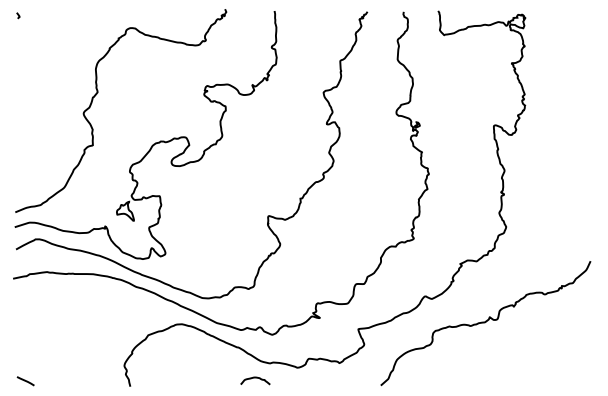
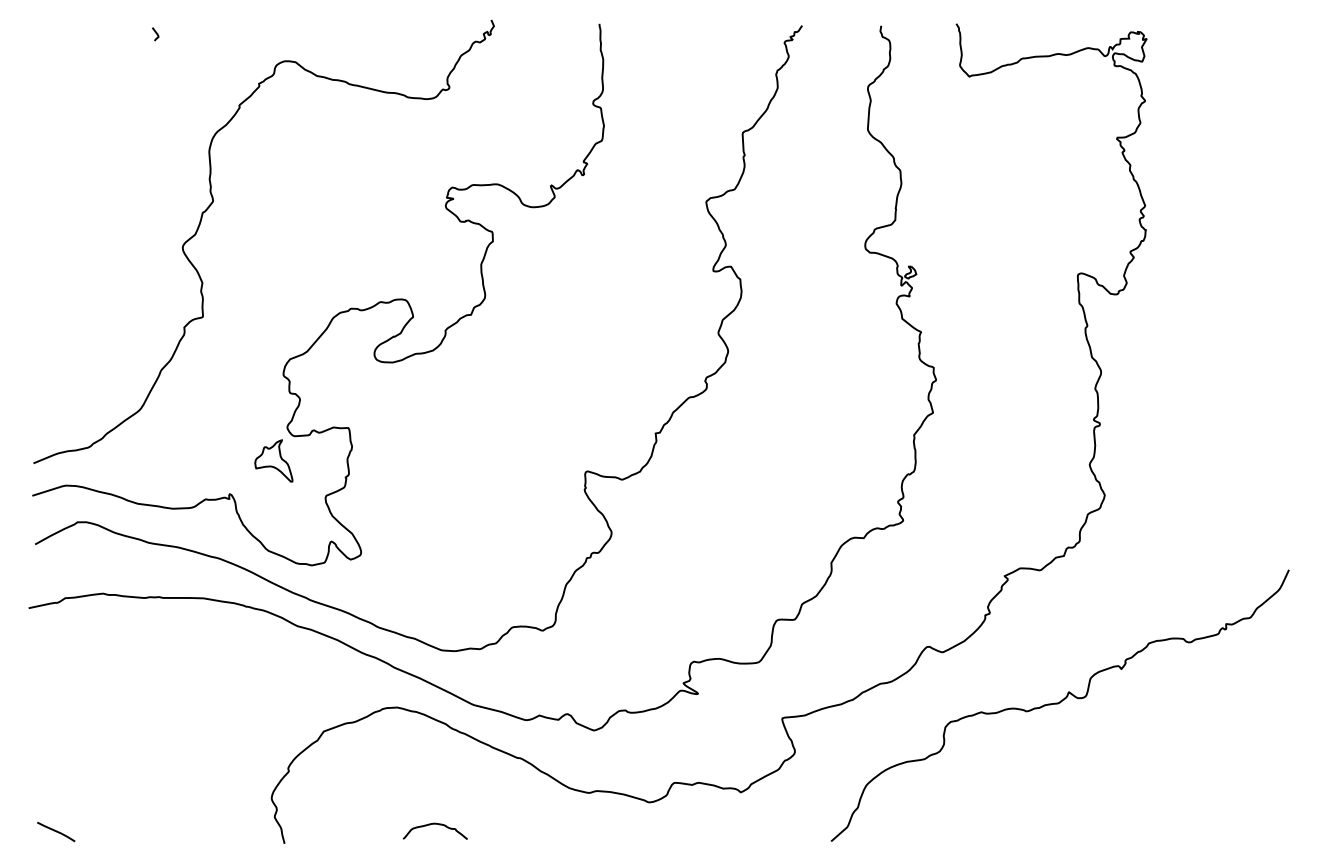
curve: (18, 15) -> (156, 33), moved
curve: (255, 378) -> (435, 825), moved

